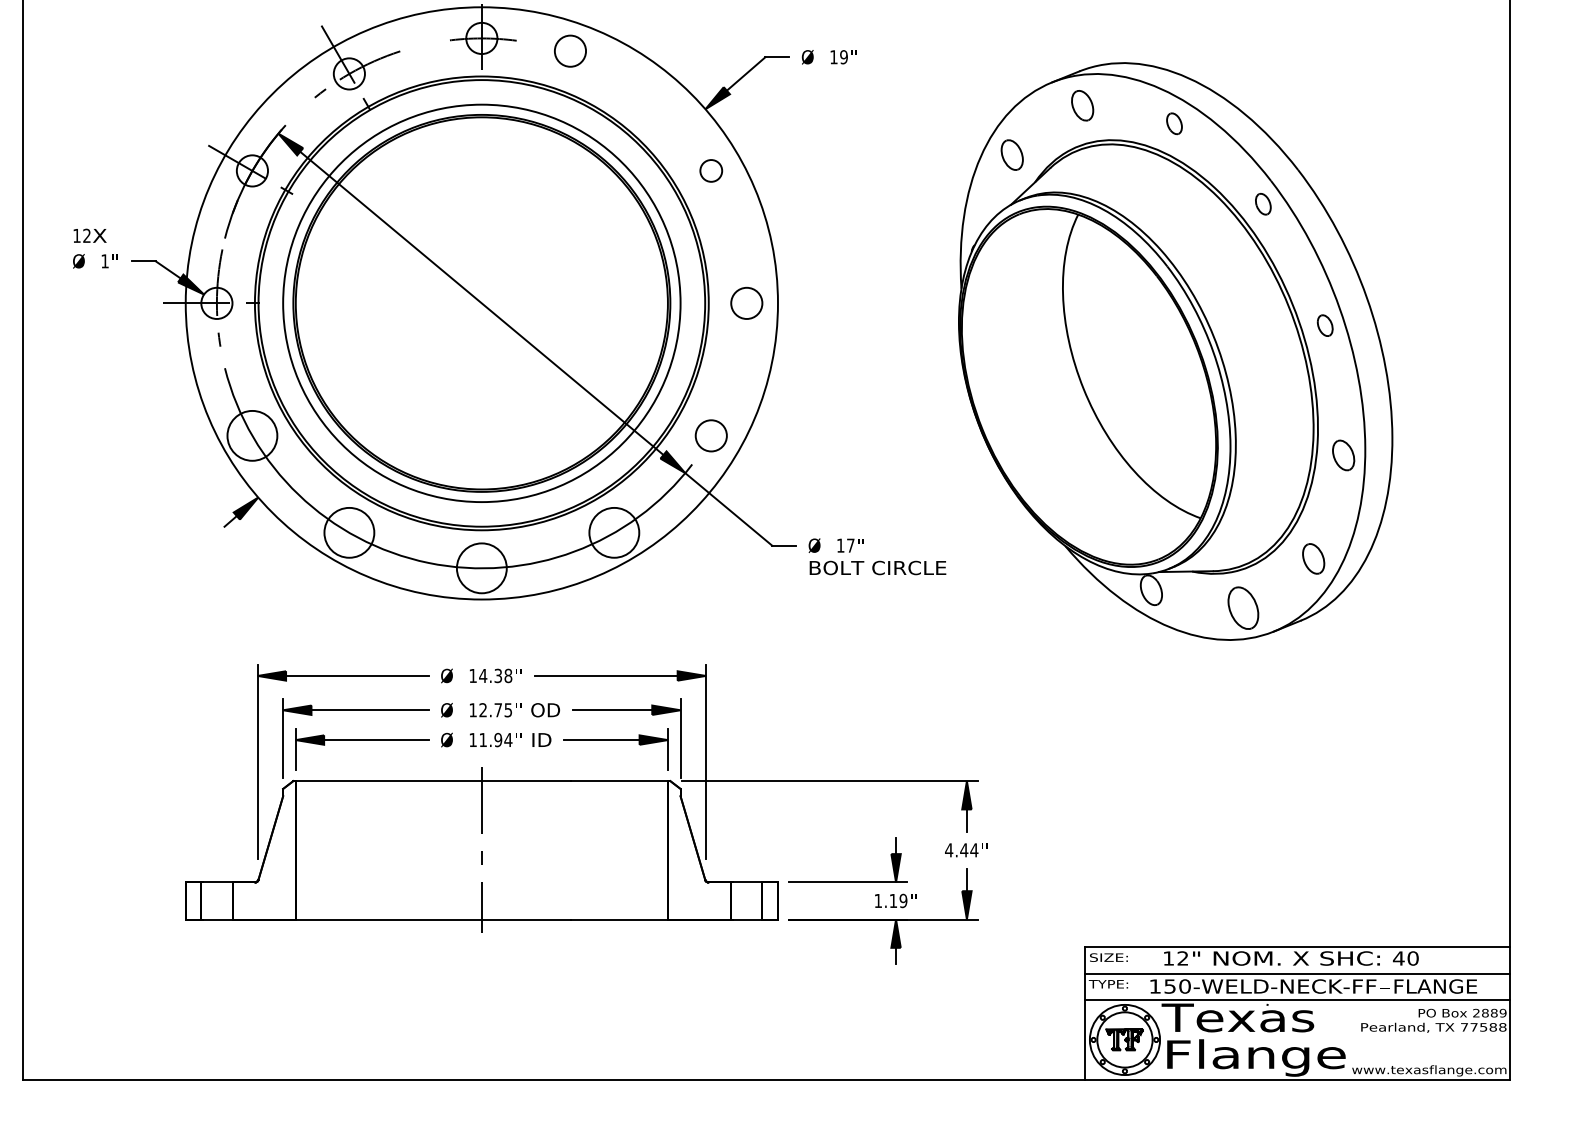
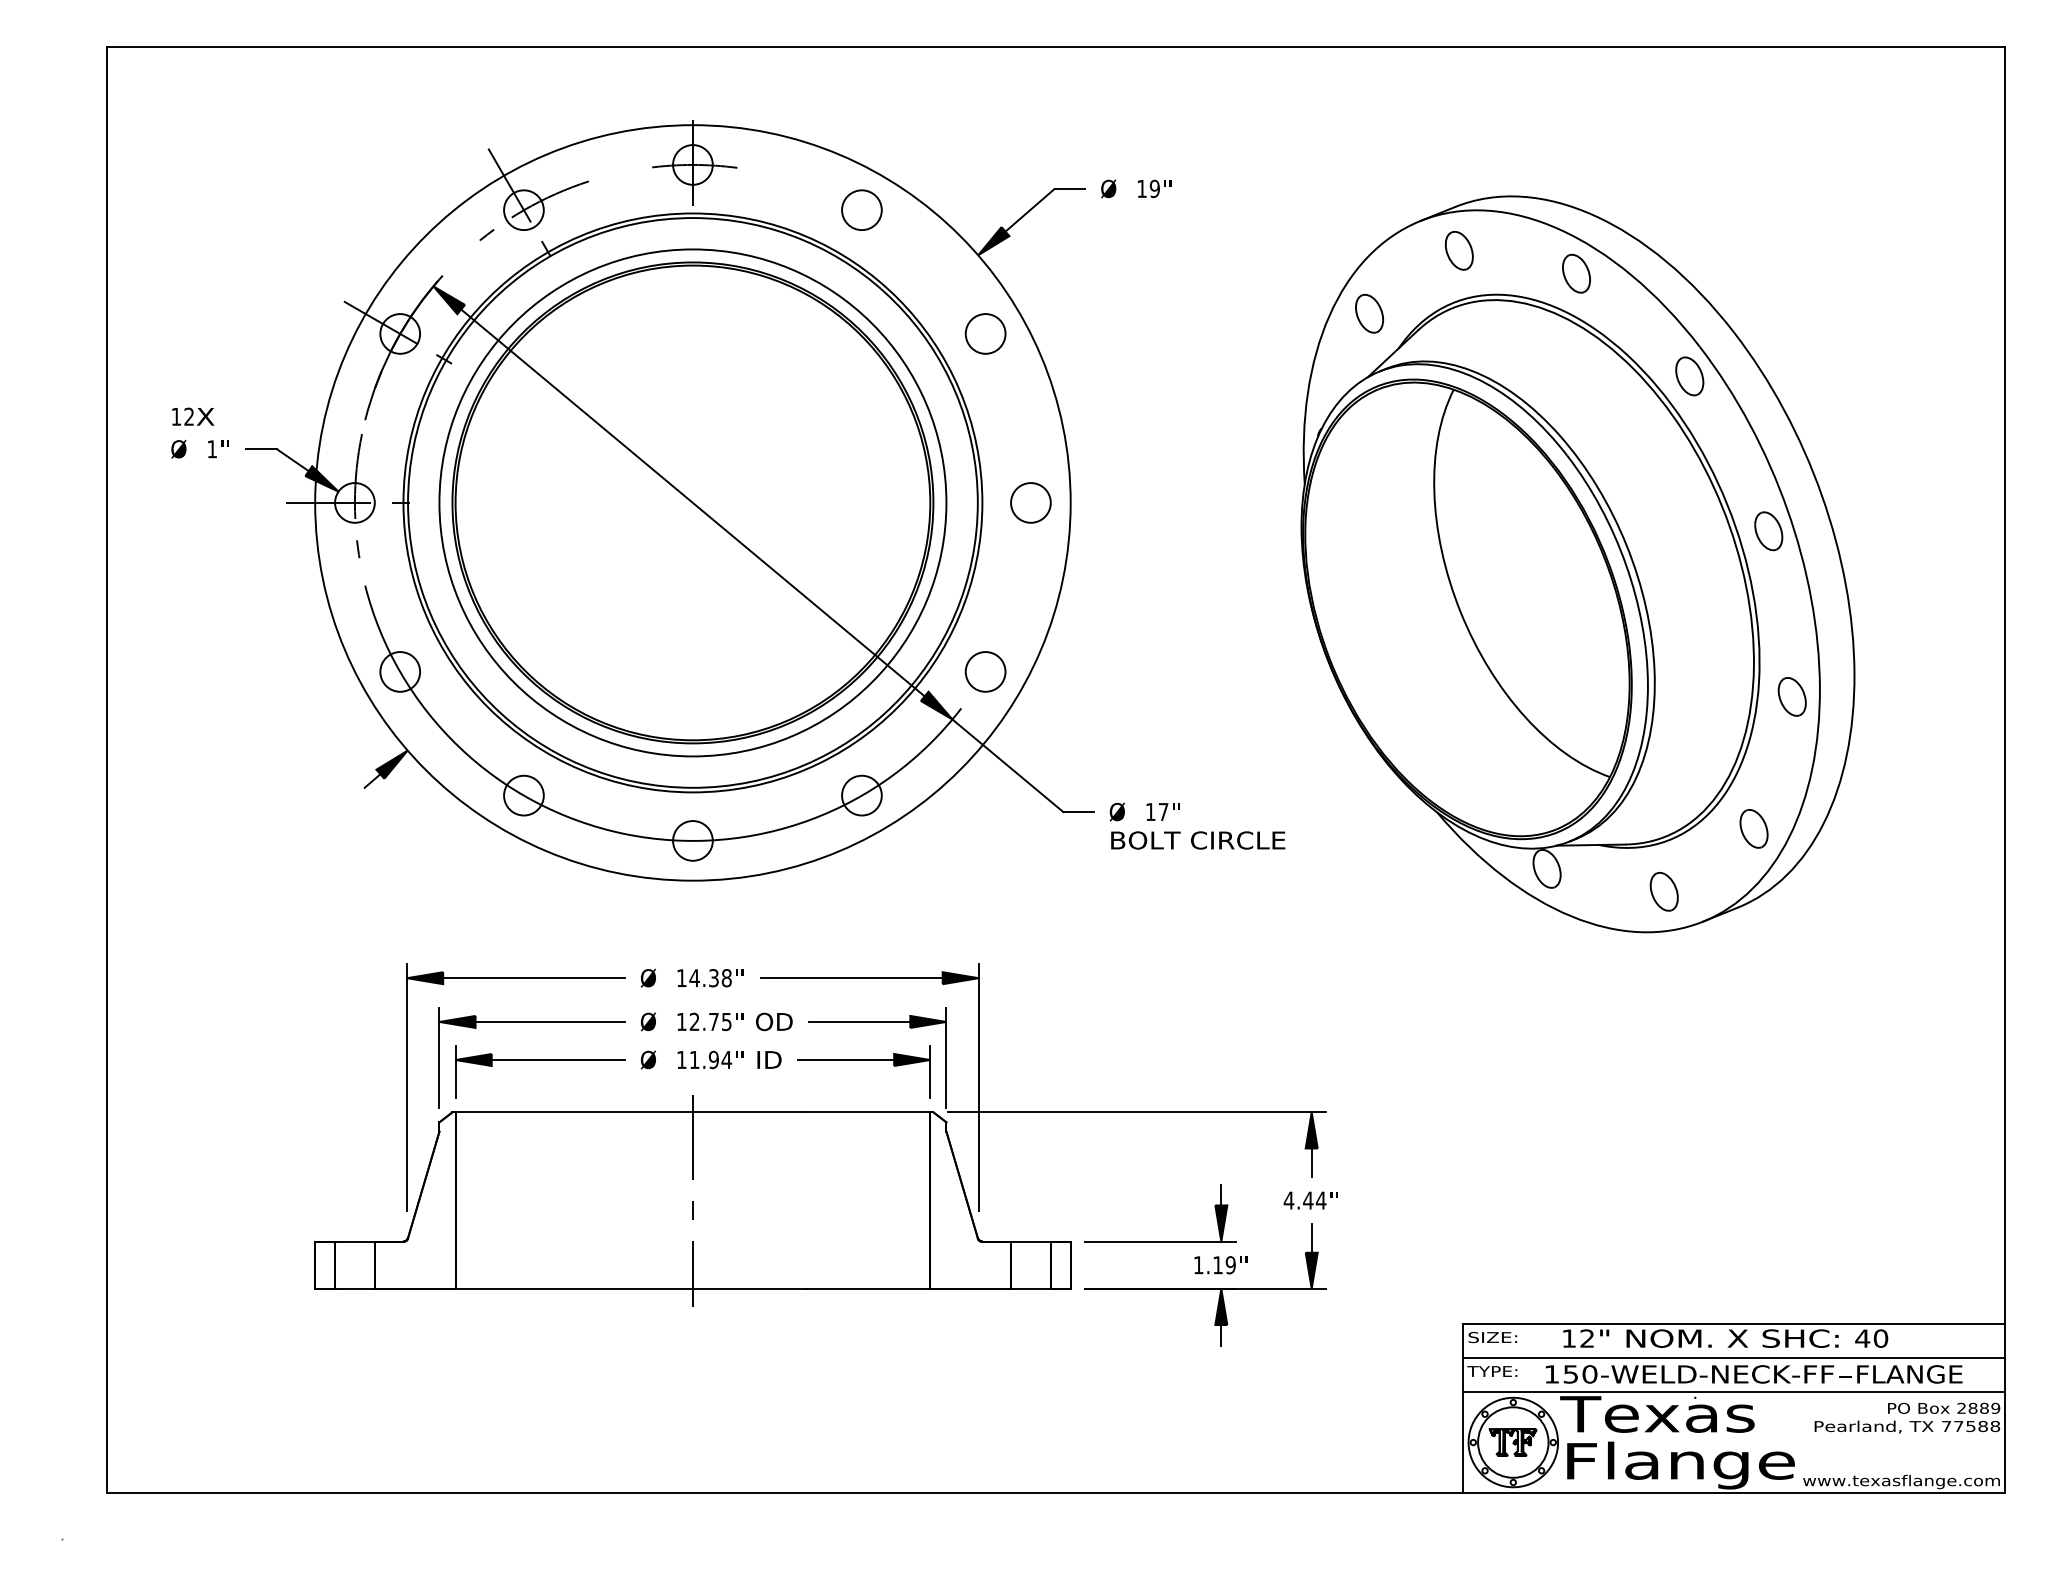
circle: (570, 50) -> (861, 209), moved
part: (1174, 123) -> (1576, 273), size x1.43
circle: (711, 170) -> (985, 333), size x1.43
part: (1263, 204) -> (1689, 376), size x1.43
part: (1324, 325) -> (1768, 531), size x1.43
circle: (252, 435) -> (400, 671), size x0.62
circle: (349, 532) -> (523, 795), size x0.62
circle: (614, 532) -> (861, 795), size x0.62
circle: (481, 568) -> (692, 840), size x0.62
part: (1242, 607) -> (1663, 891), size x0.71

